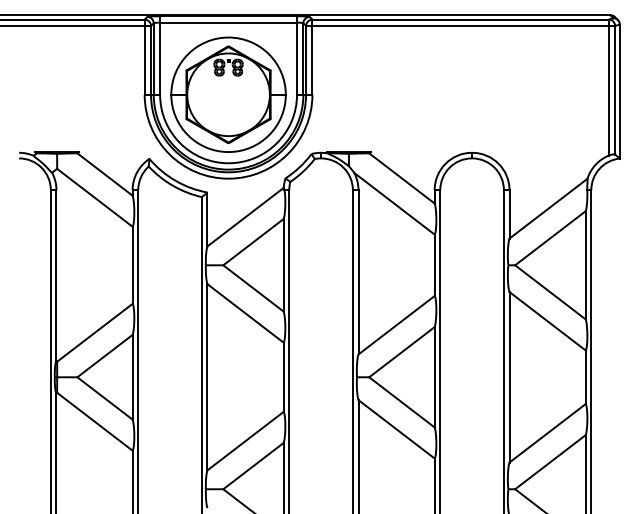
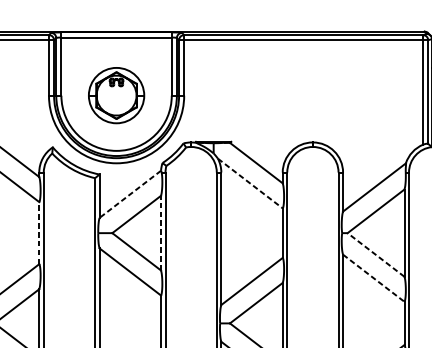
part: (228, 94) -> (116, 95), size x0.6
line: (394, 203) -> (250, 183), solid -> dashed
line: (245, 217) -> (130, 194), solid -> dashed
line: (283, 264) -> (160, 232), solid -> dashed
line: (132, 265) -> (39, 233), solid -> dashed
line: (550, 292) -> (376, 255), solid -> dashed
line: (548, 321) -> (374, 278), solid -> dashed

